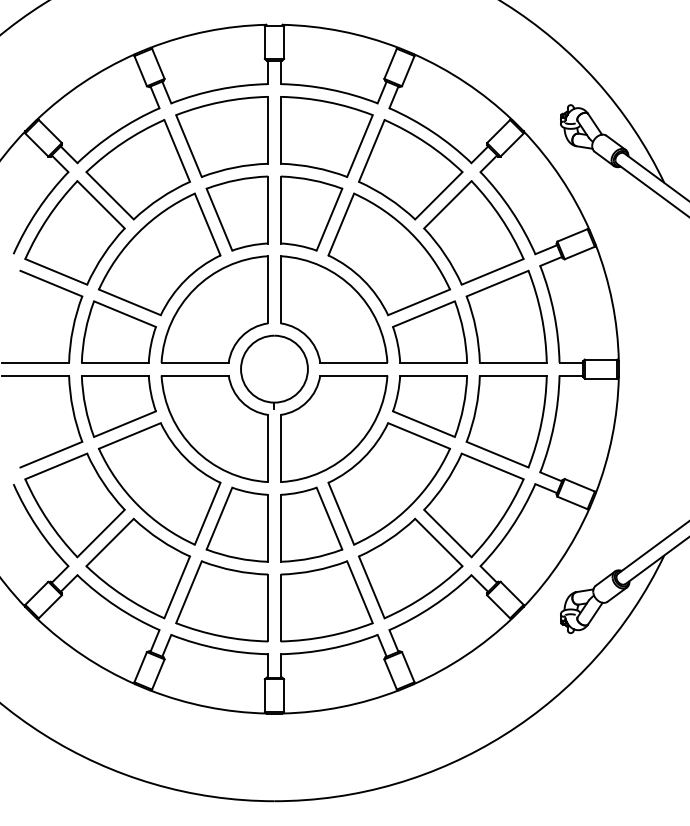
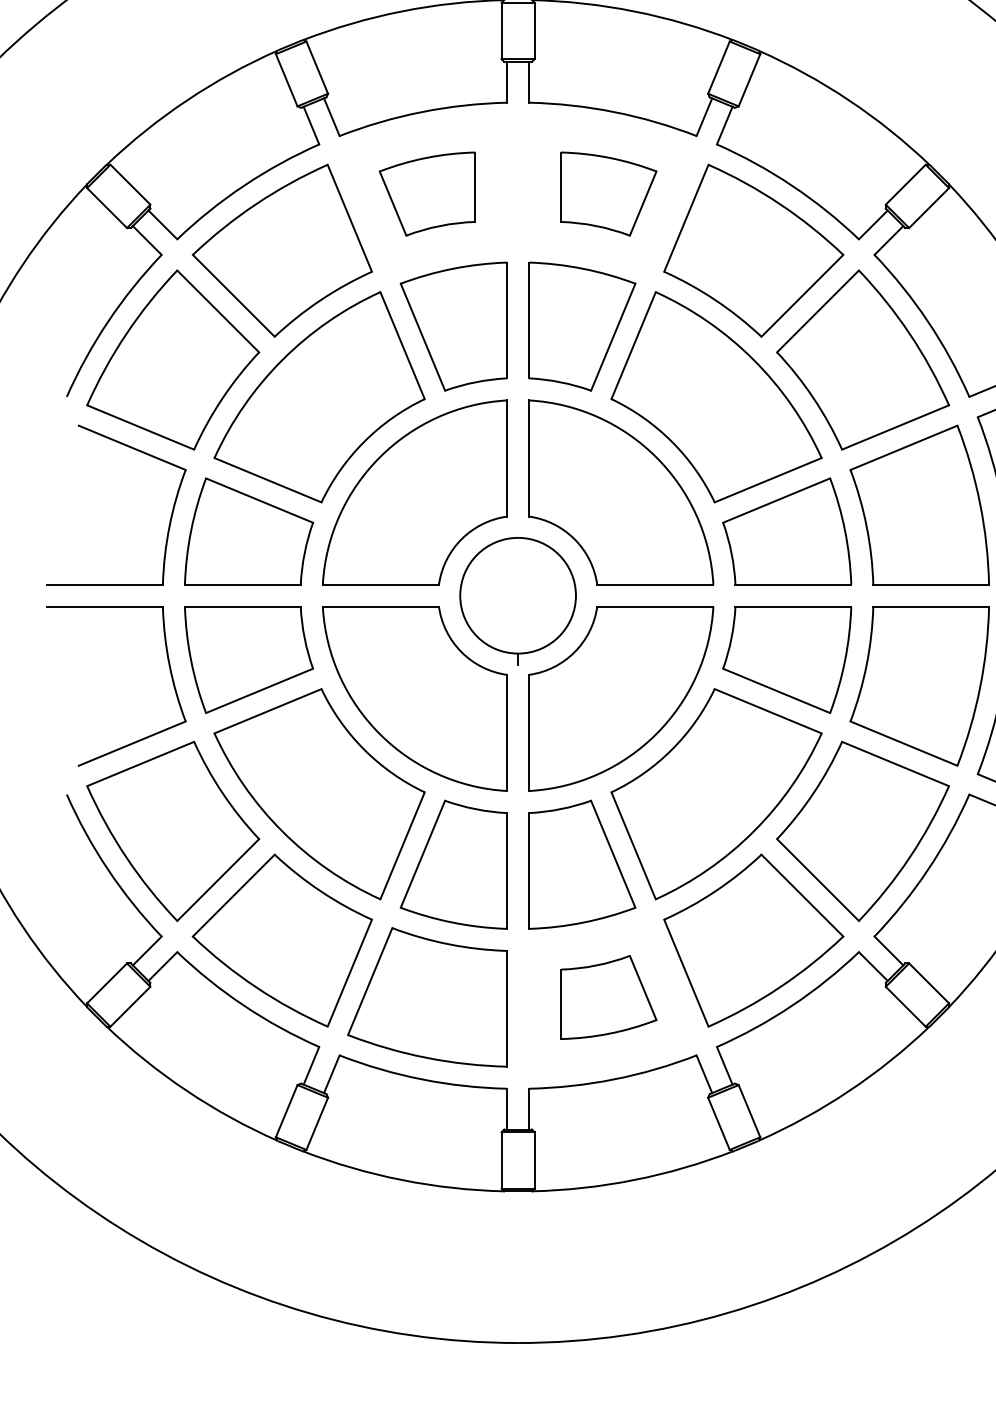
part: (221, 136) -> (426, 193), size x0.6
part: (326, 136) -> (608, 193), size x0.6
part: (326, 601) -> (608, 997), size x0.6

